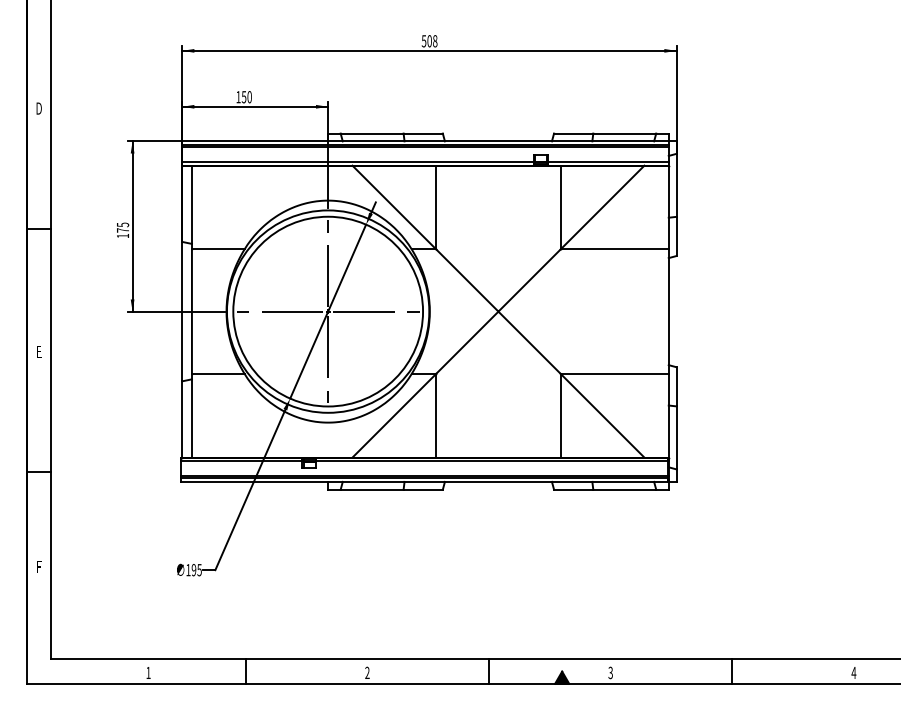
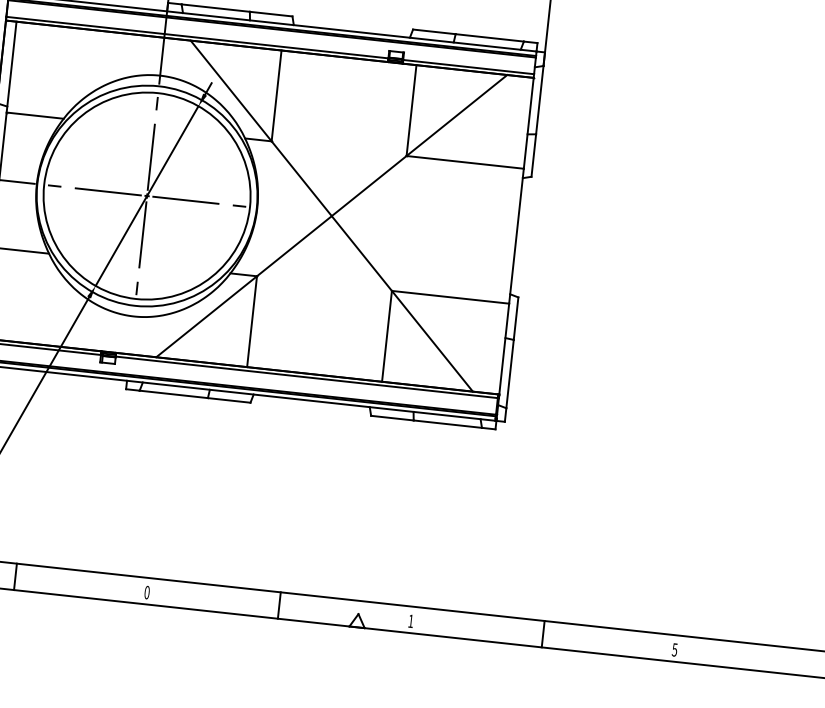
text: (367, 672) -> (147, 592), 2 -> 0
text: (610, 672) -> (410, 620), 3 -> 1
text: (853, 672) -> (674, 649), 4 -> 5
fill: (562, 677) -> (358, 620), removed

